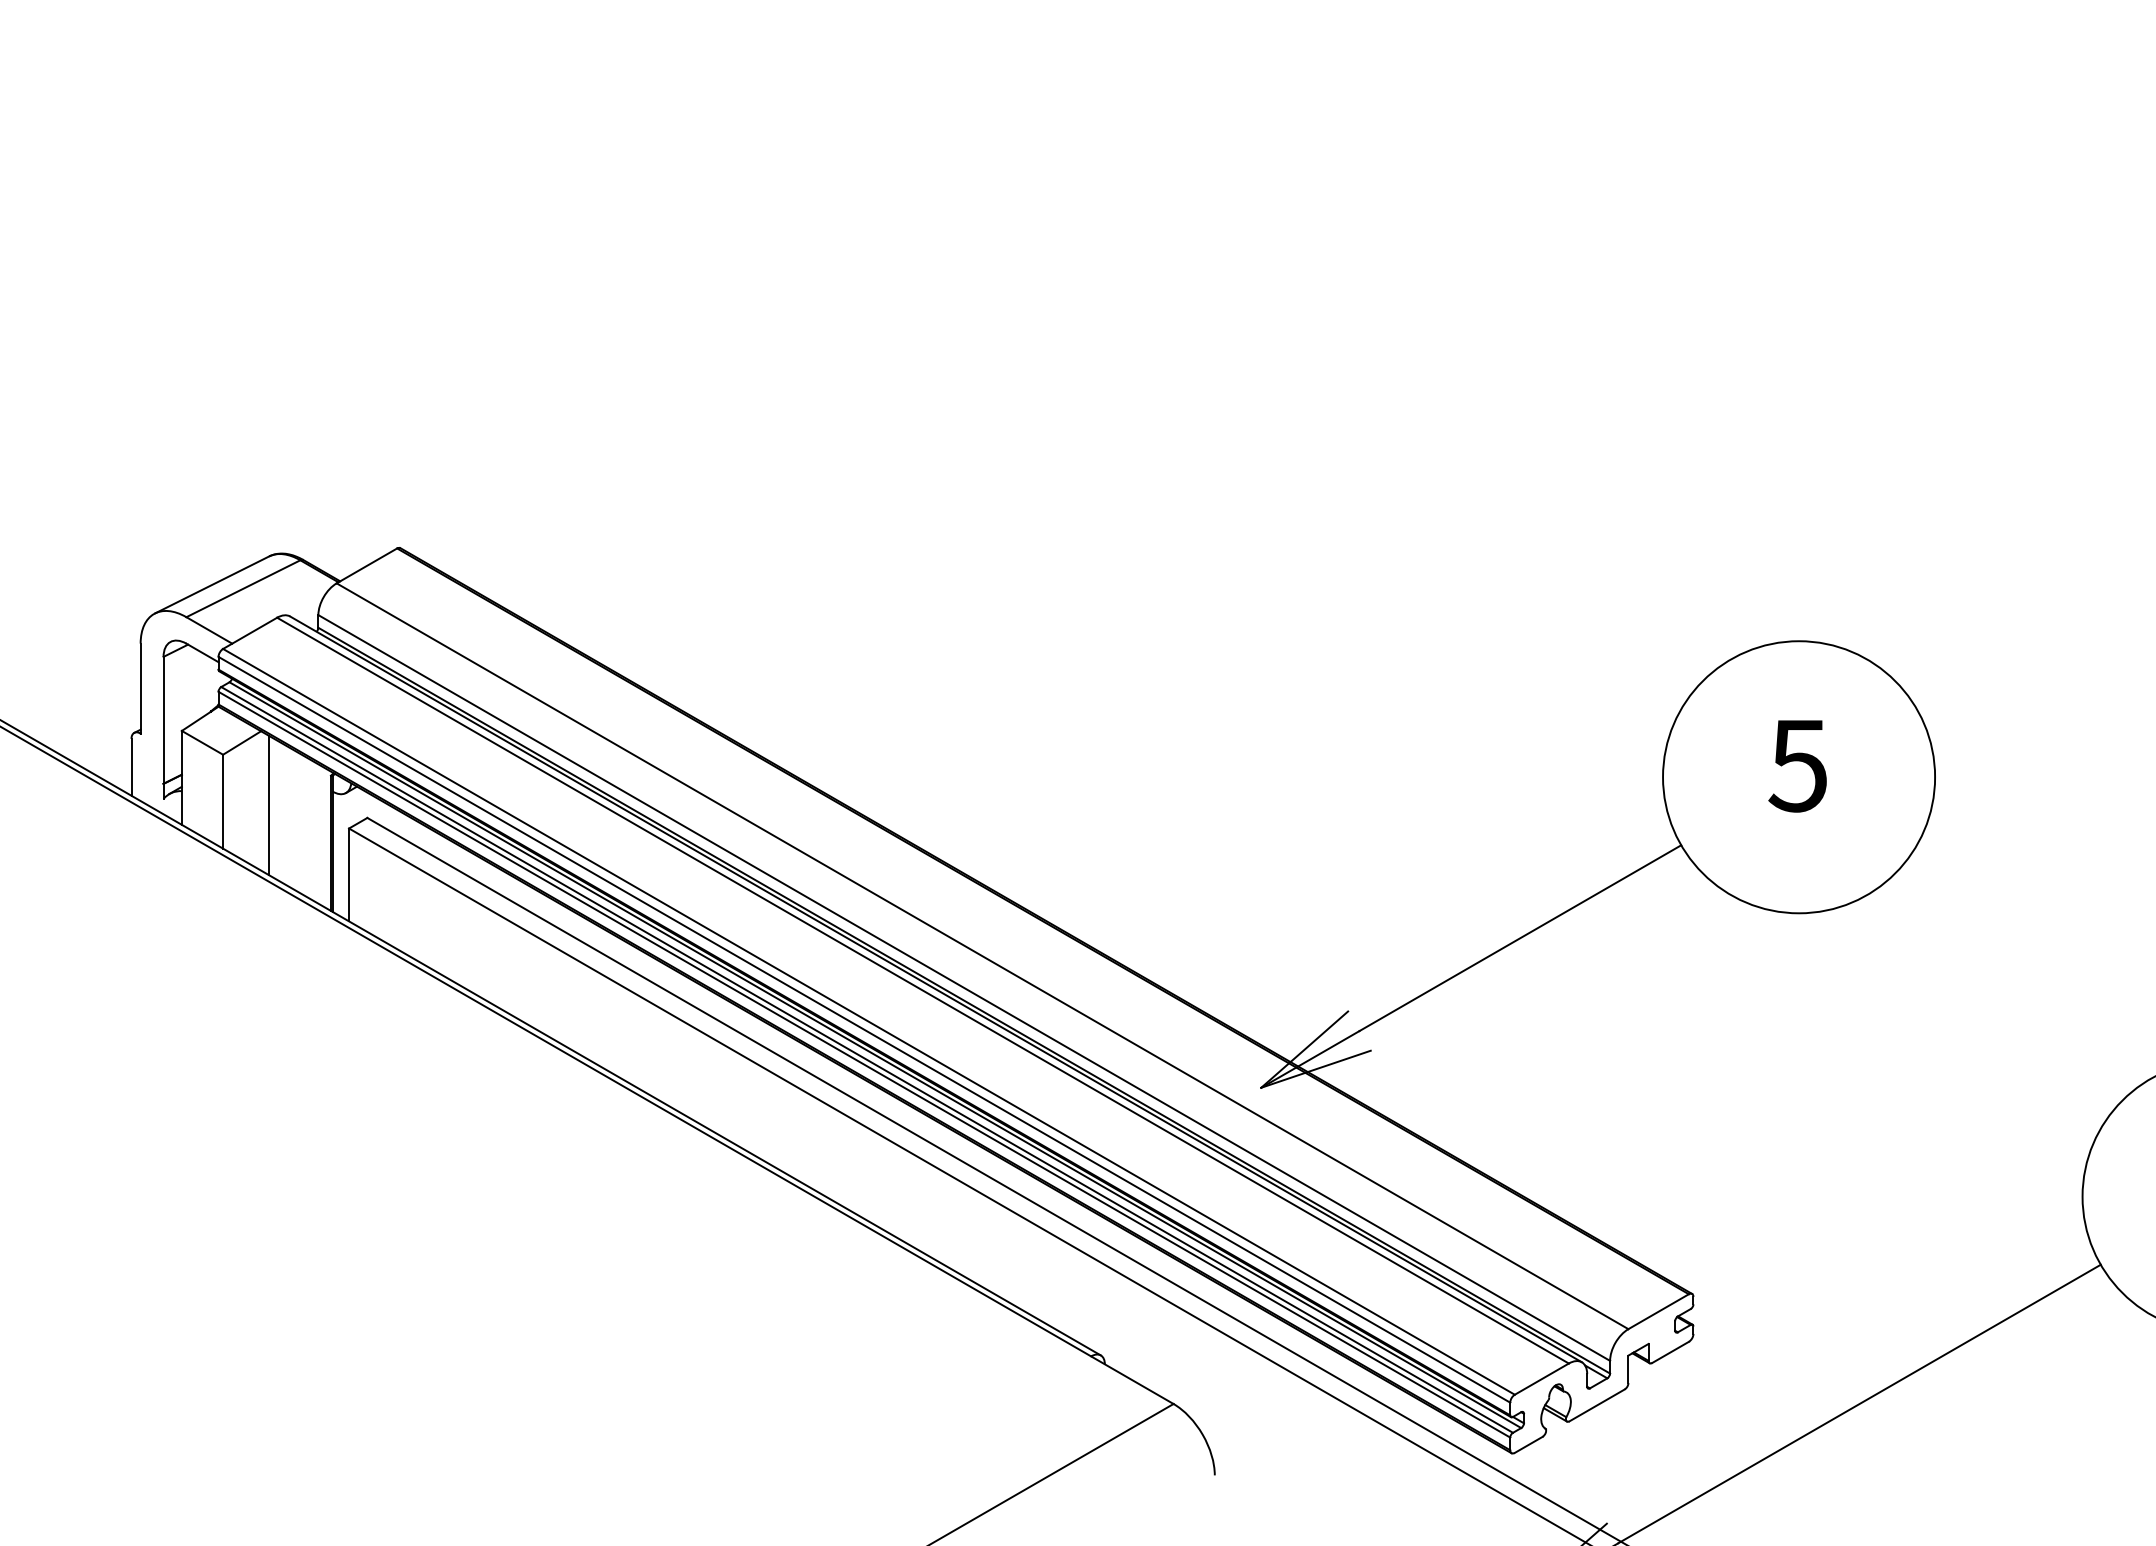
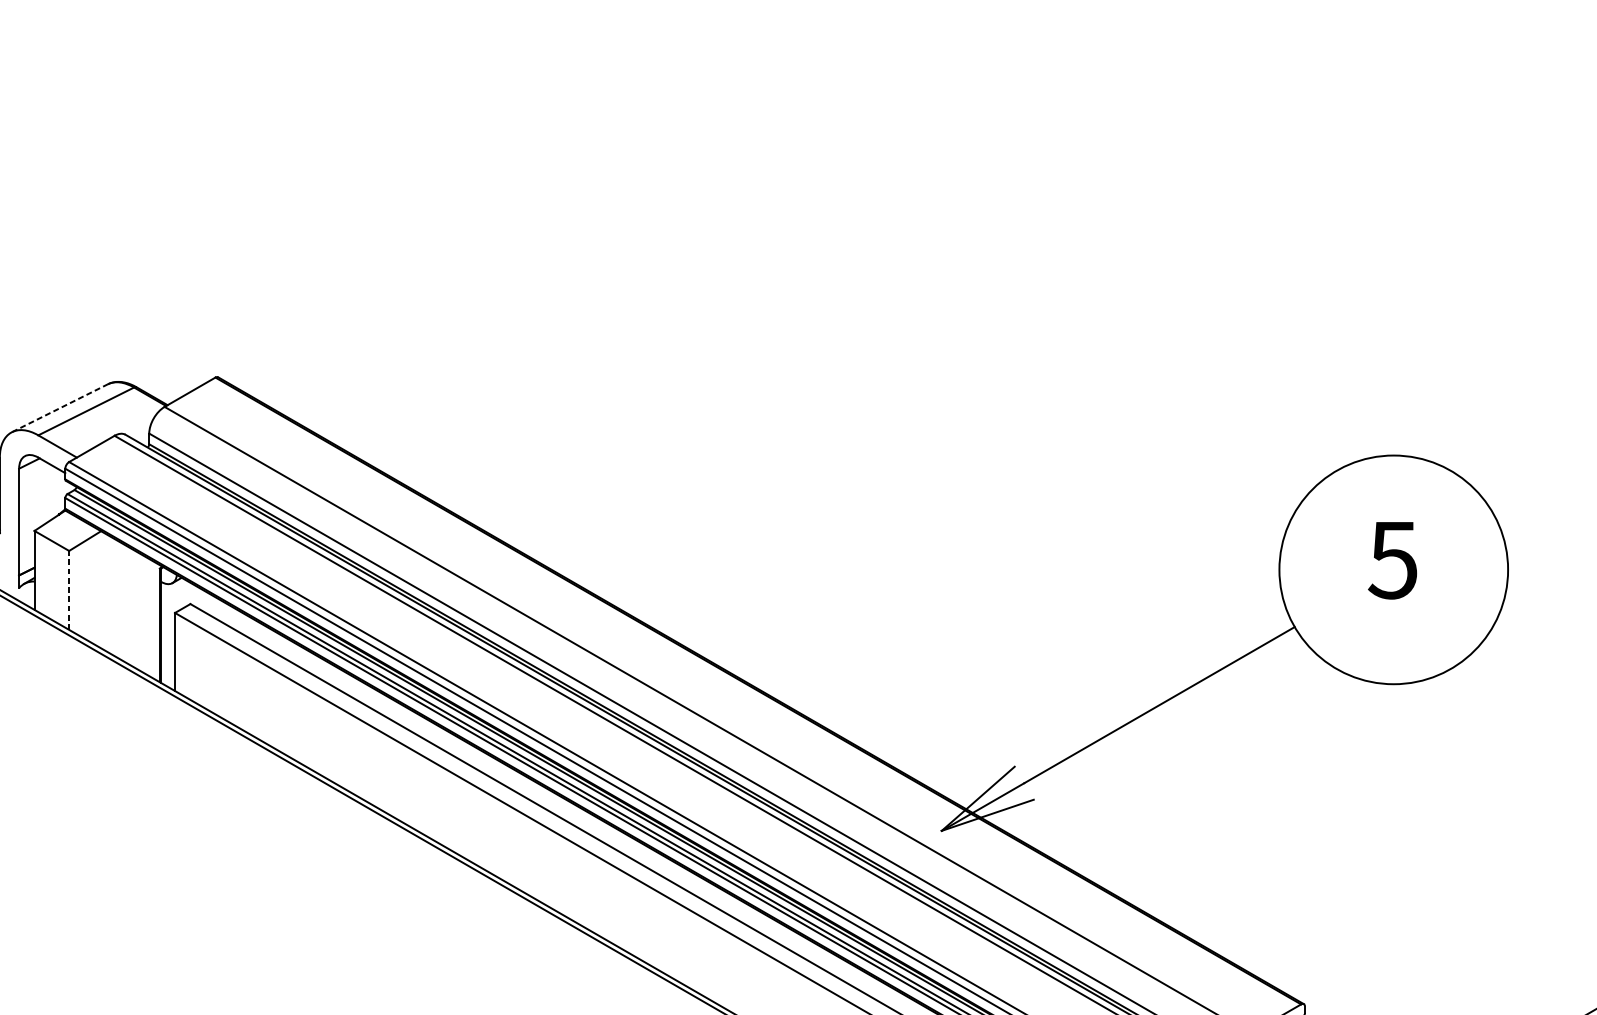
line: (212, 584) -> (60, 407), solid -> dashed
line: (223, 801) -> (69, 590), solid -> dashed
line: (268, 805) -> (107, 593), removed

